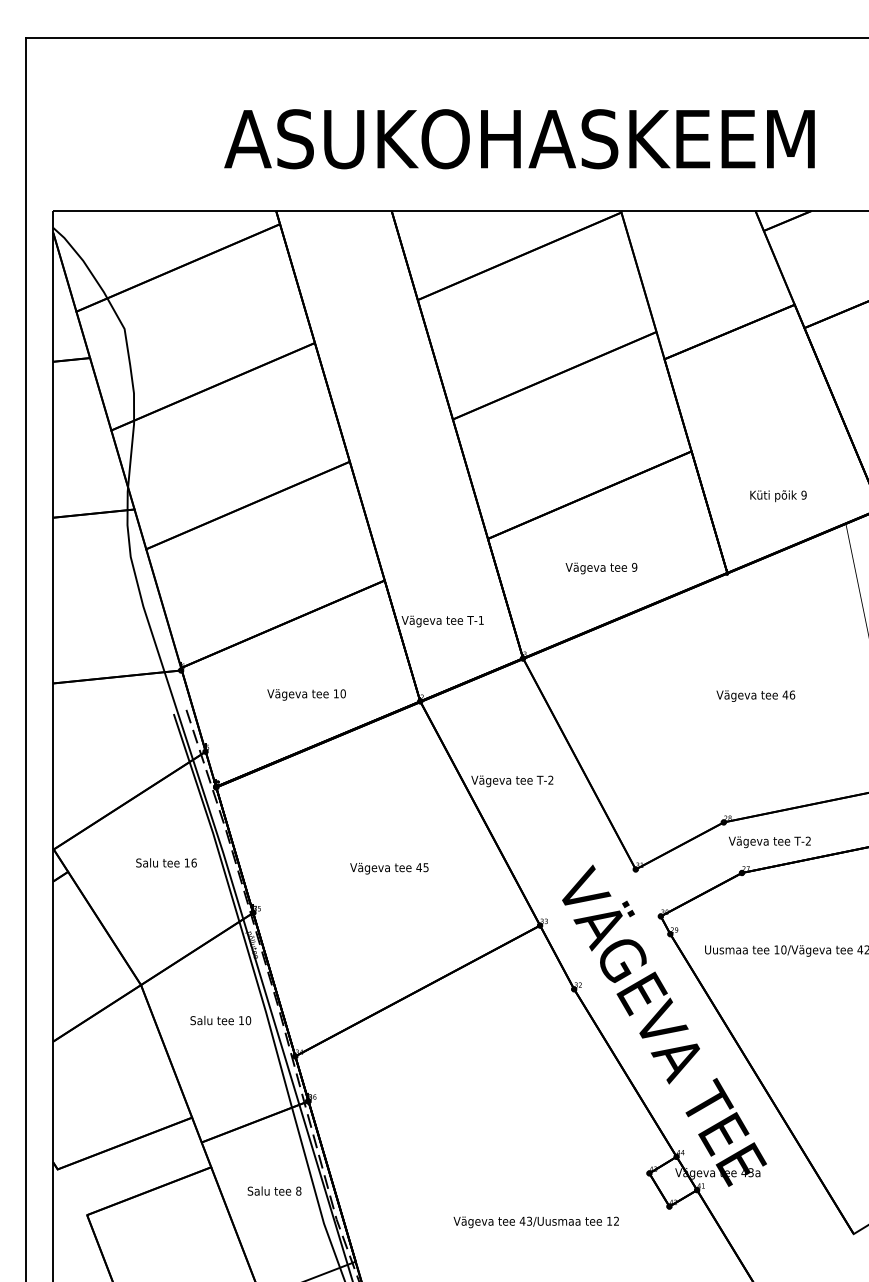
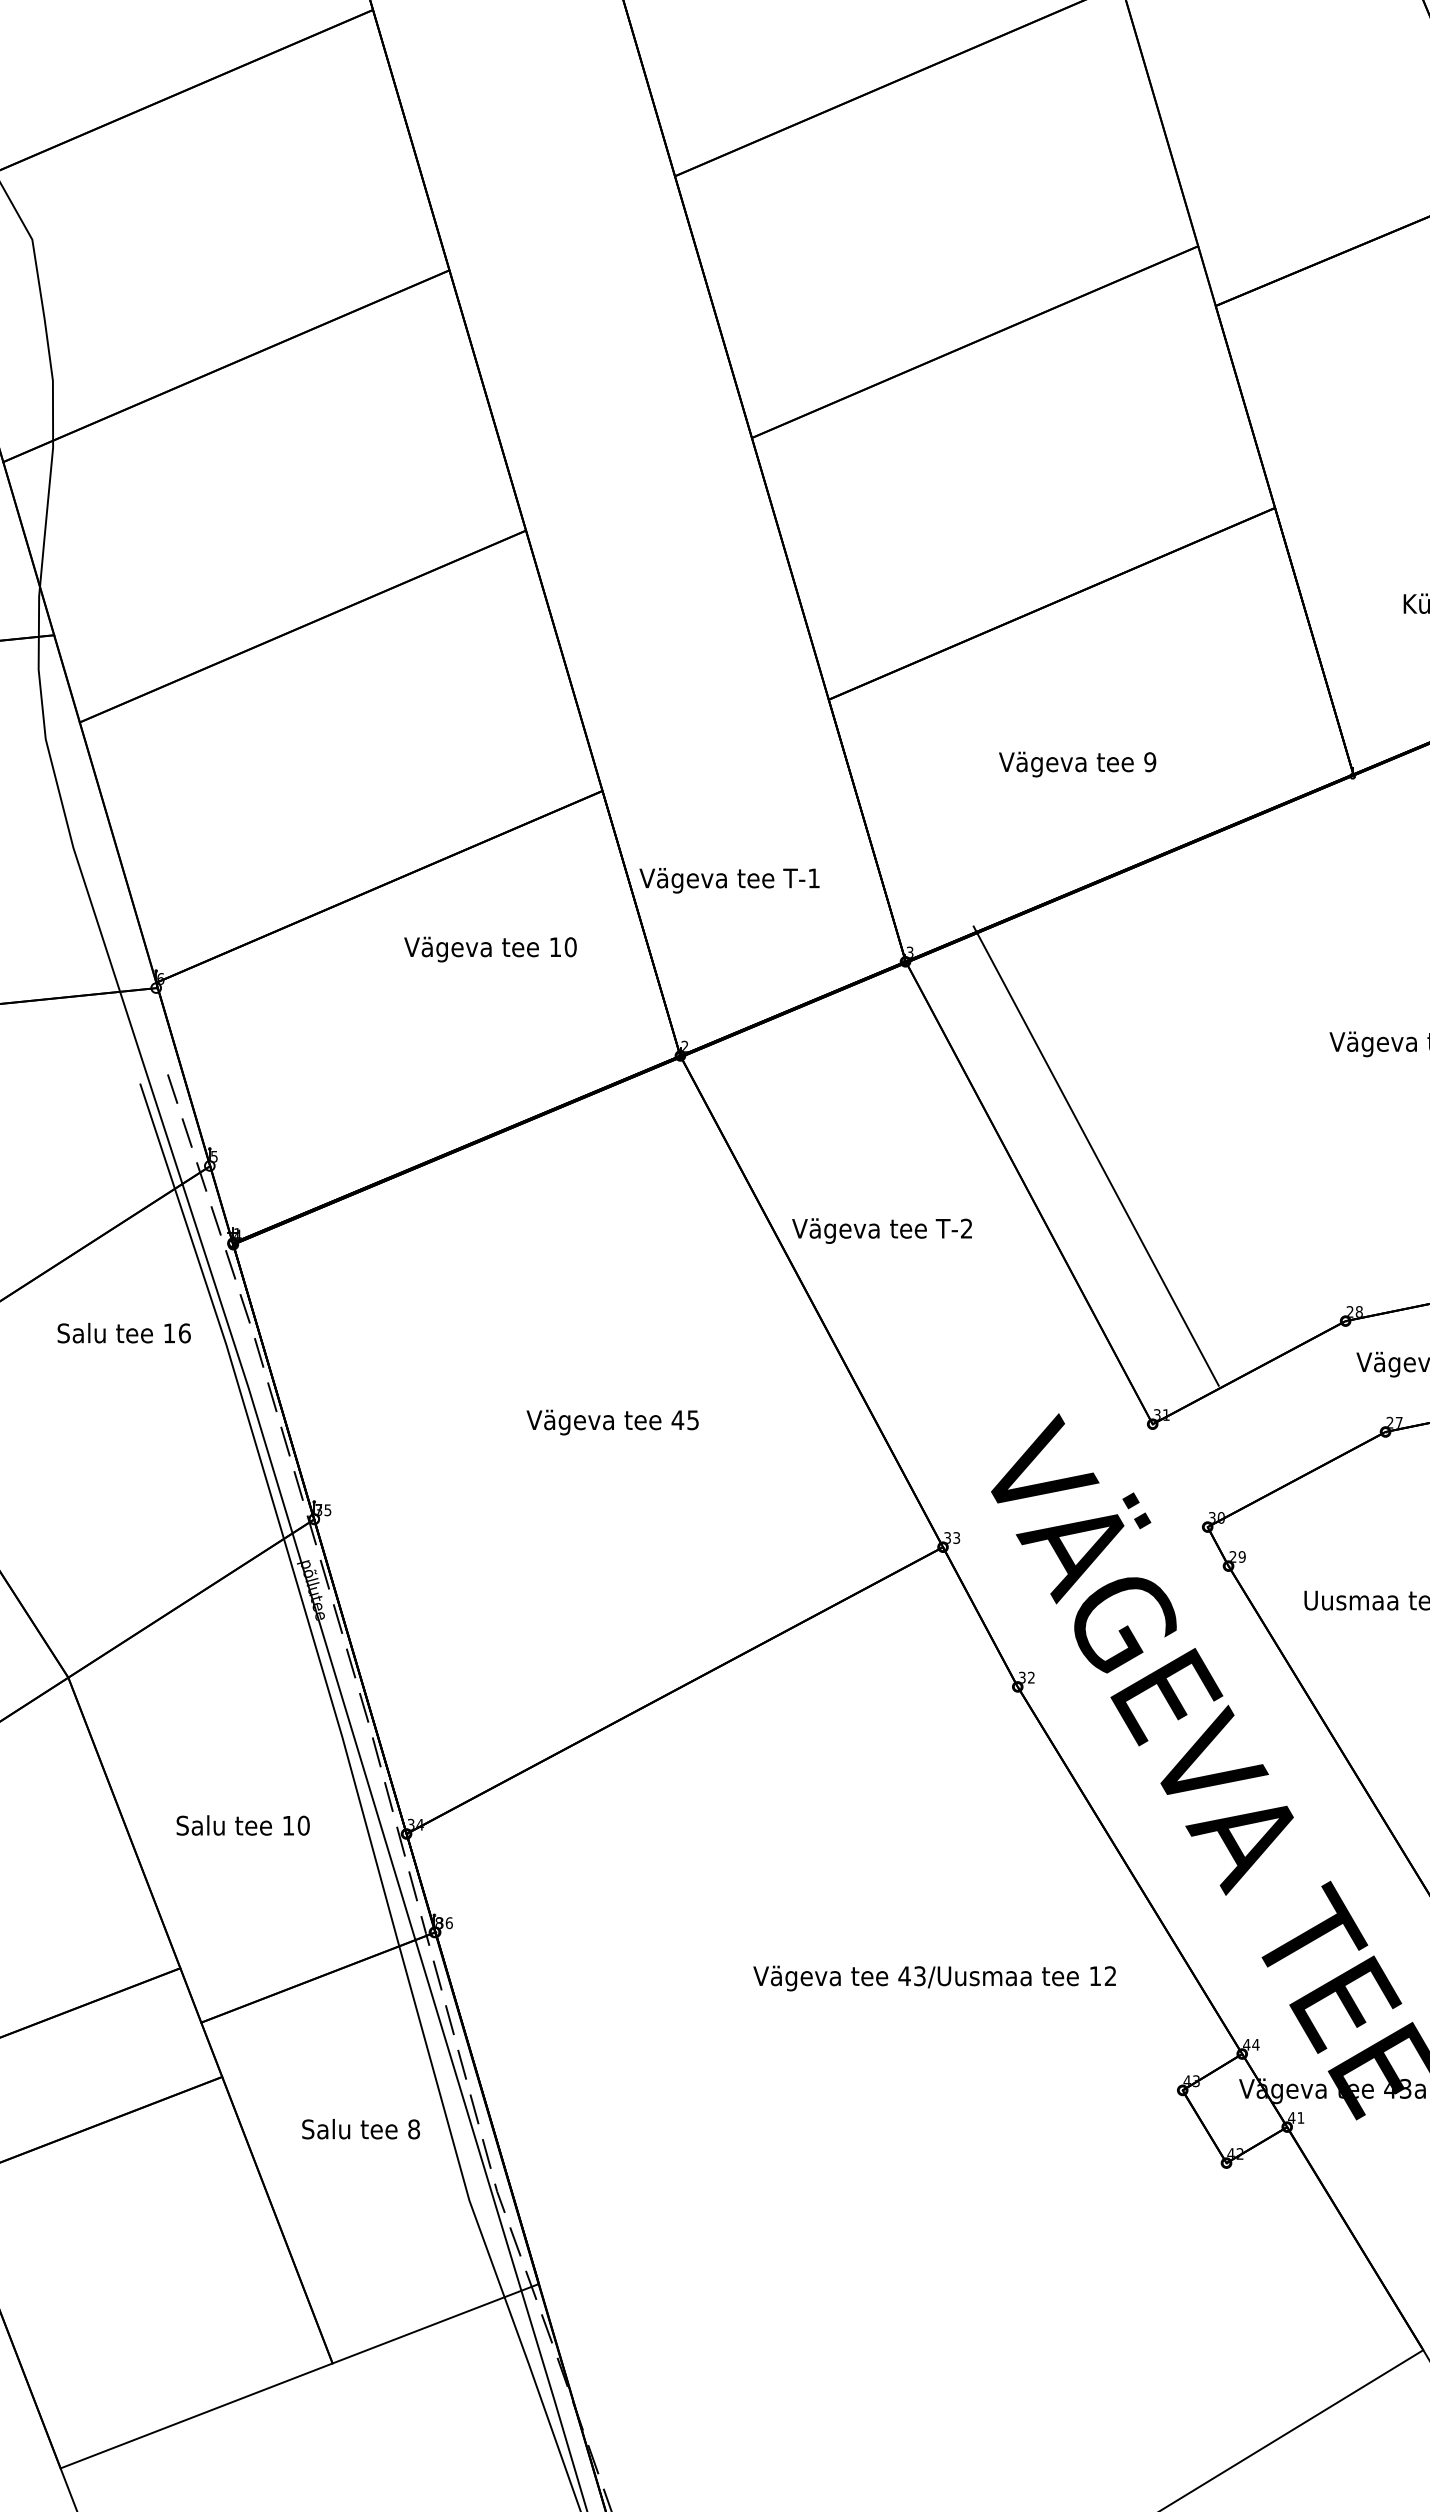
text: (306, 694) -> (490, 948), moved
line: (578, 762) -> (1095, 1154), moved
text: (166, 862) -> (124, 1332), moved
text: (220, 1020) -> (242, 1825), moved
text: (535, 1222) -> (932, 1978), moved

